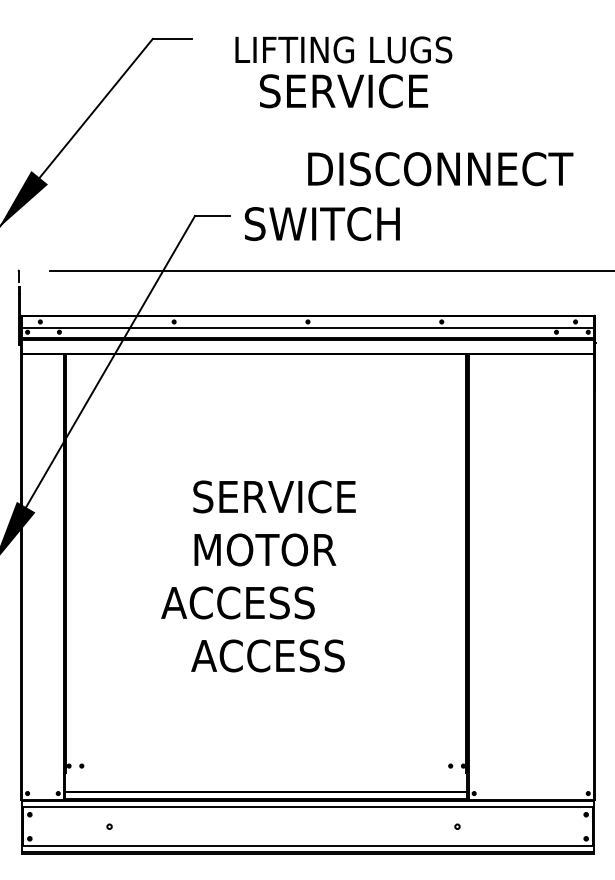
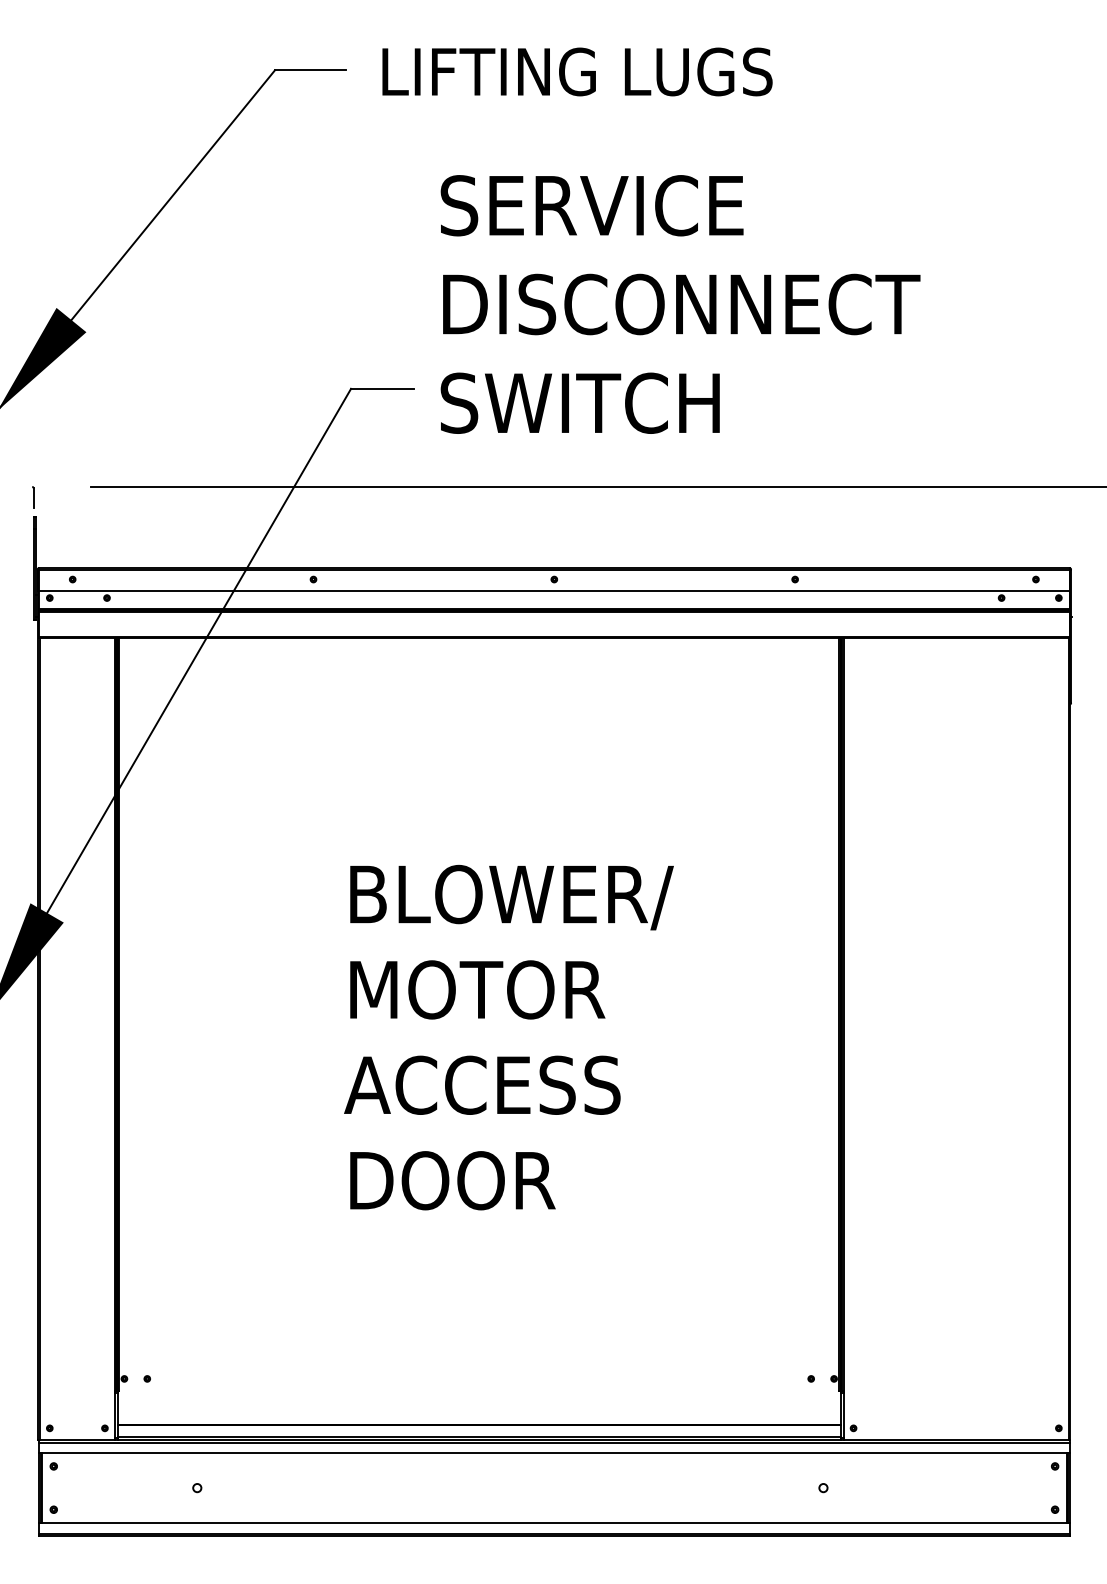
text: (343, 49) -> (576, 71), moved
text: (343, 91) -> (591, 206), moved
text: (440, 169) -> (681, 305), moved
text: (283, 498) -> (510, 897), SERVICE -> BLOWER/
text: (237, 602) -> (481, 1084), moved
text: (267, 655) -> (481, 1179), ACCESS -> DOOR

